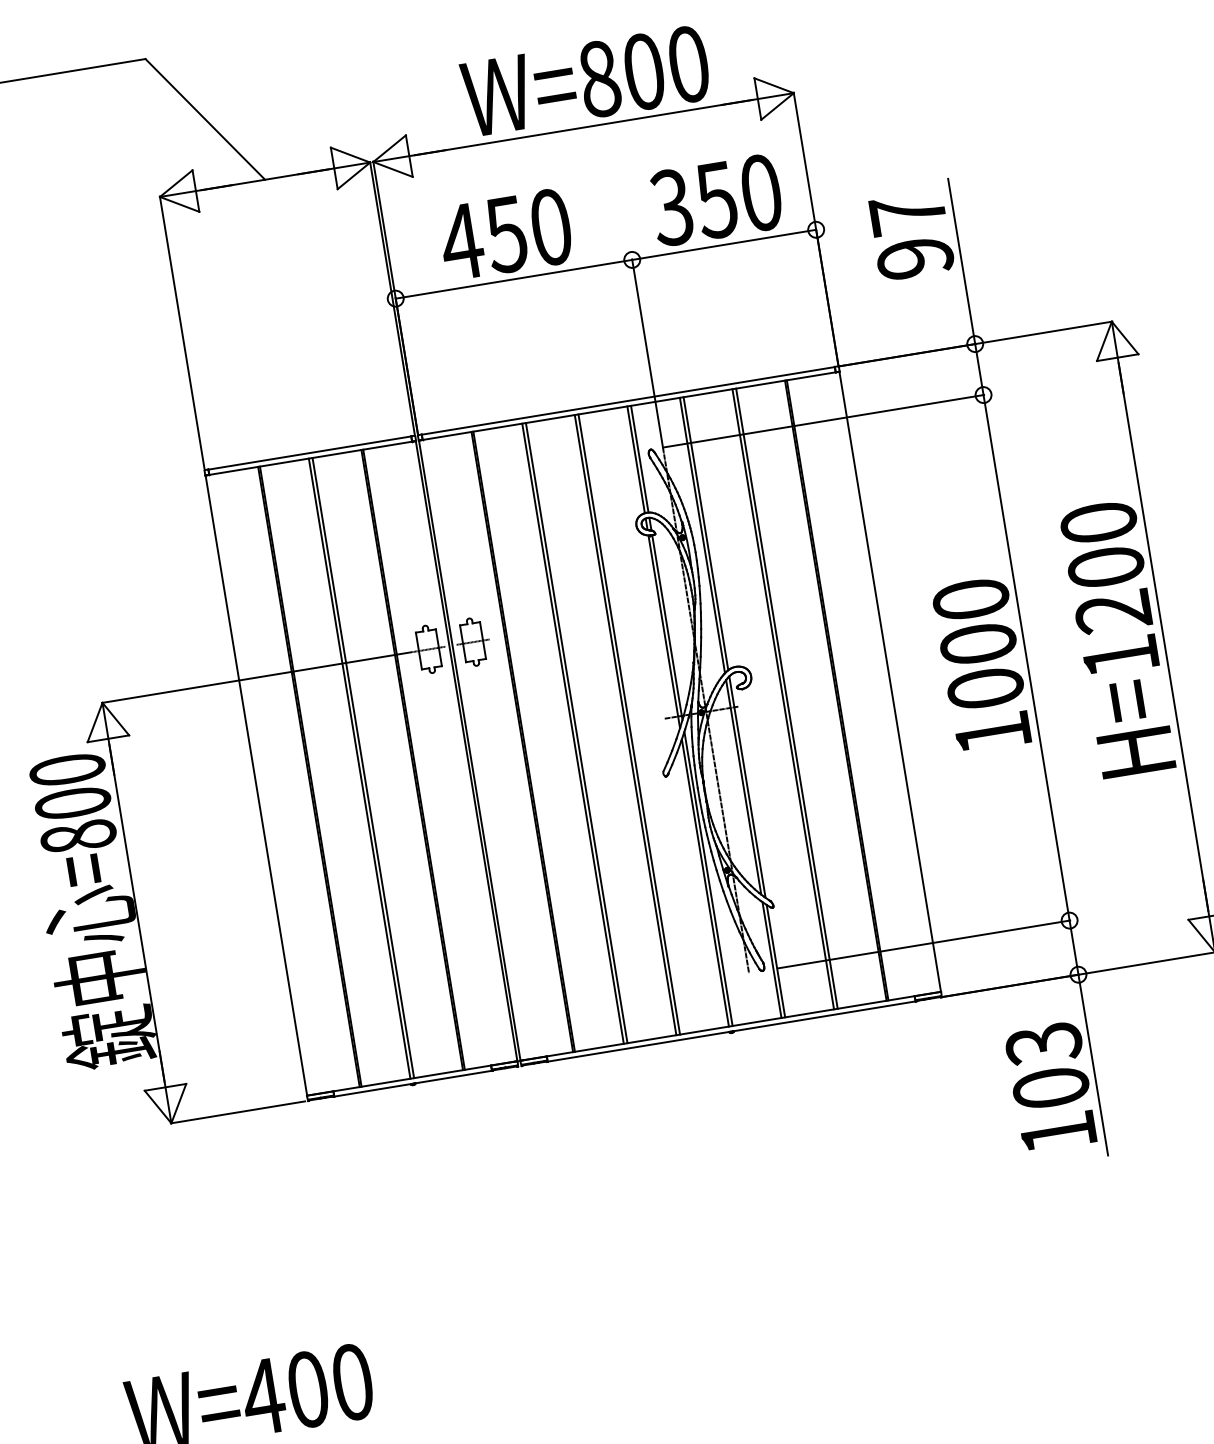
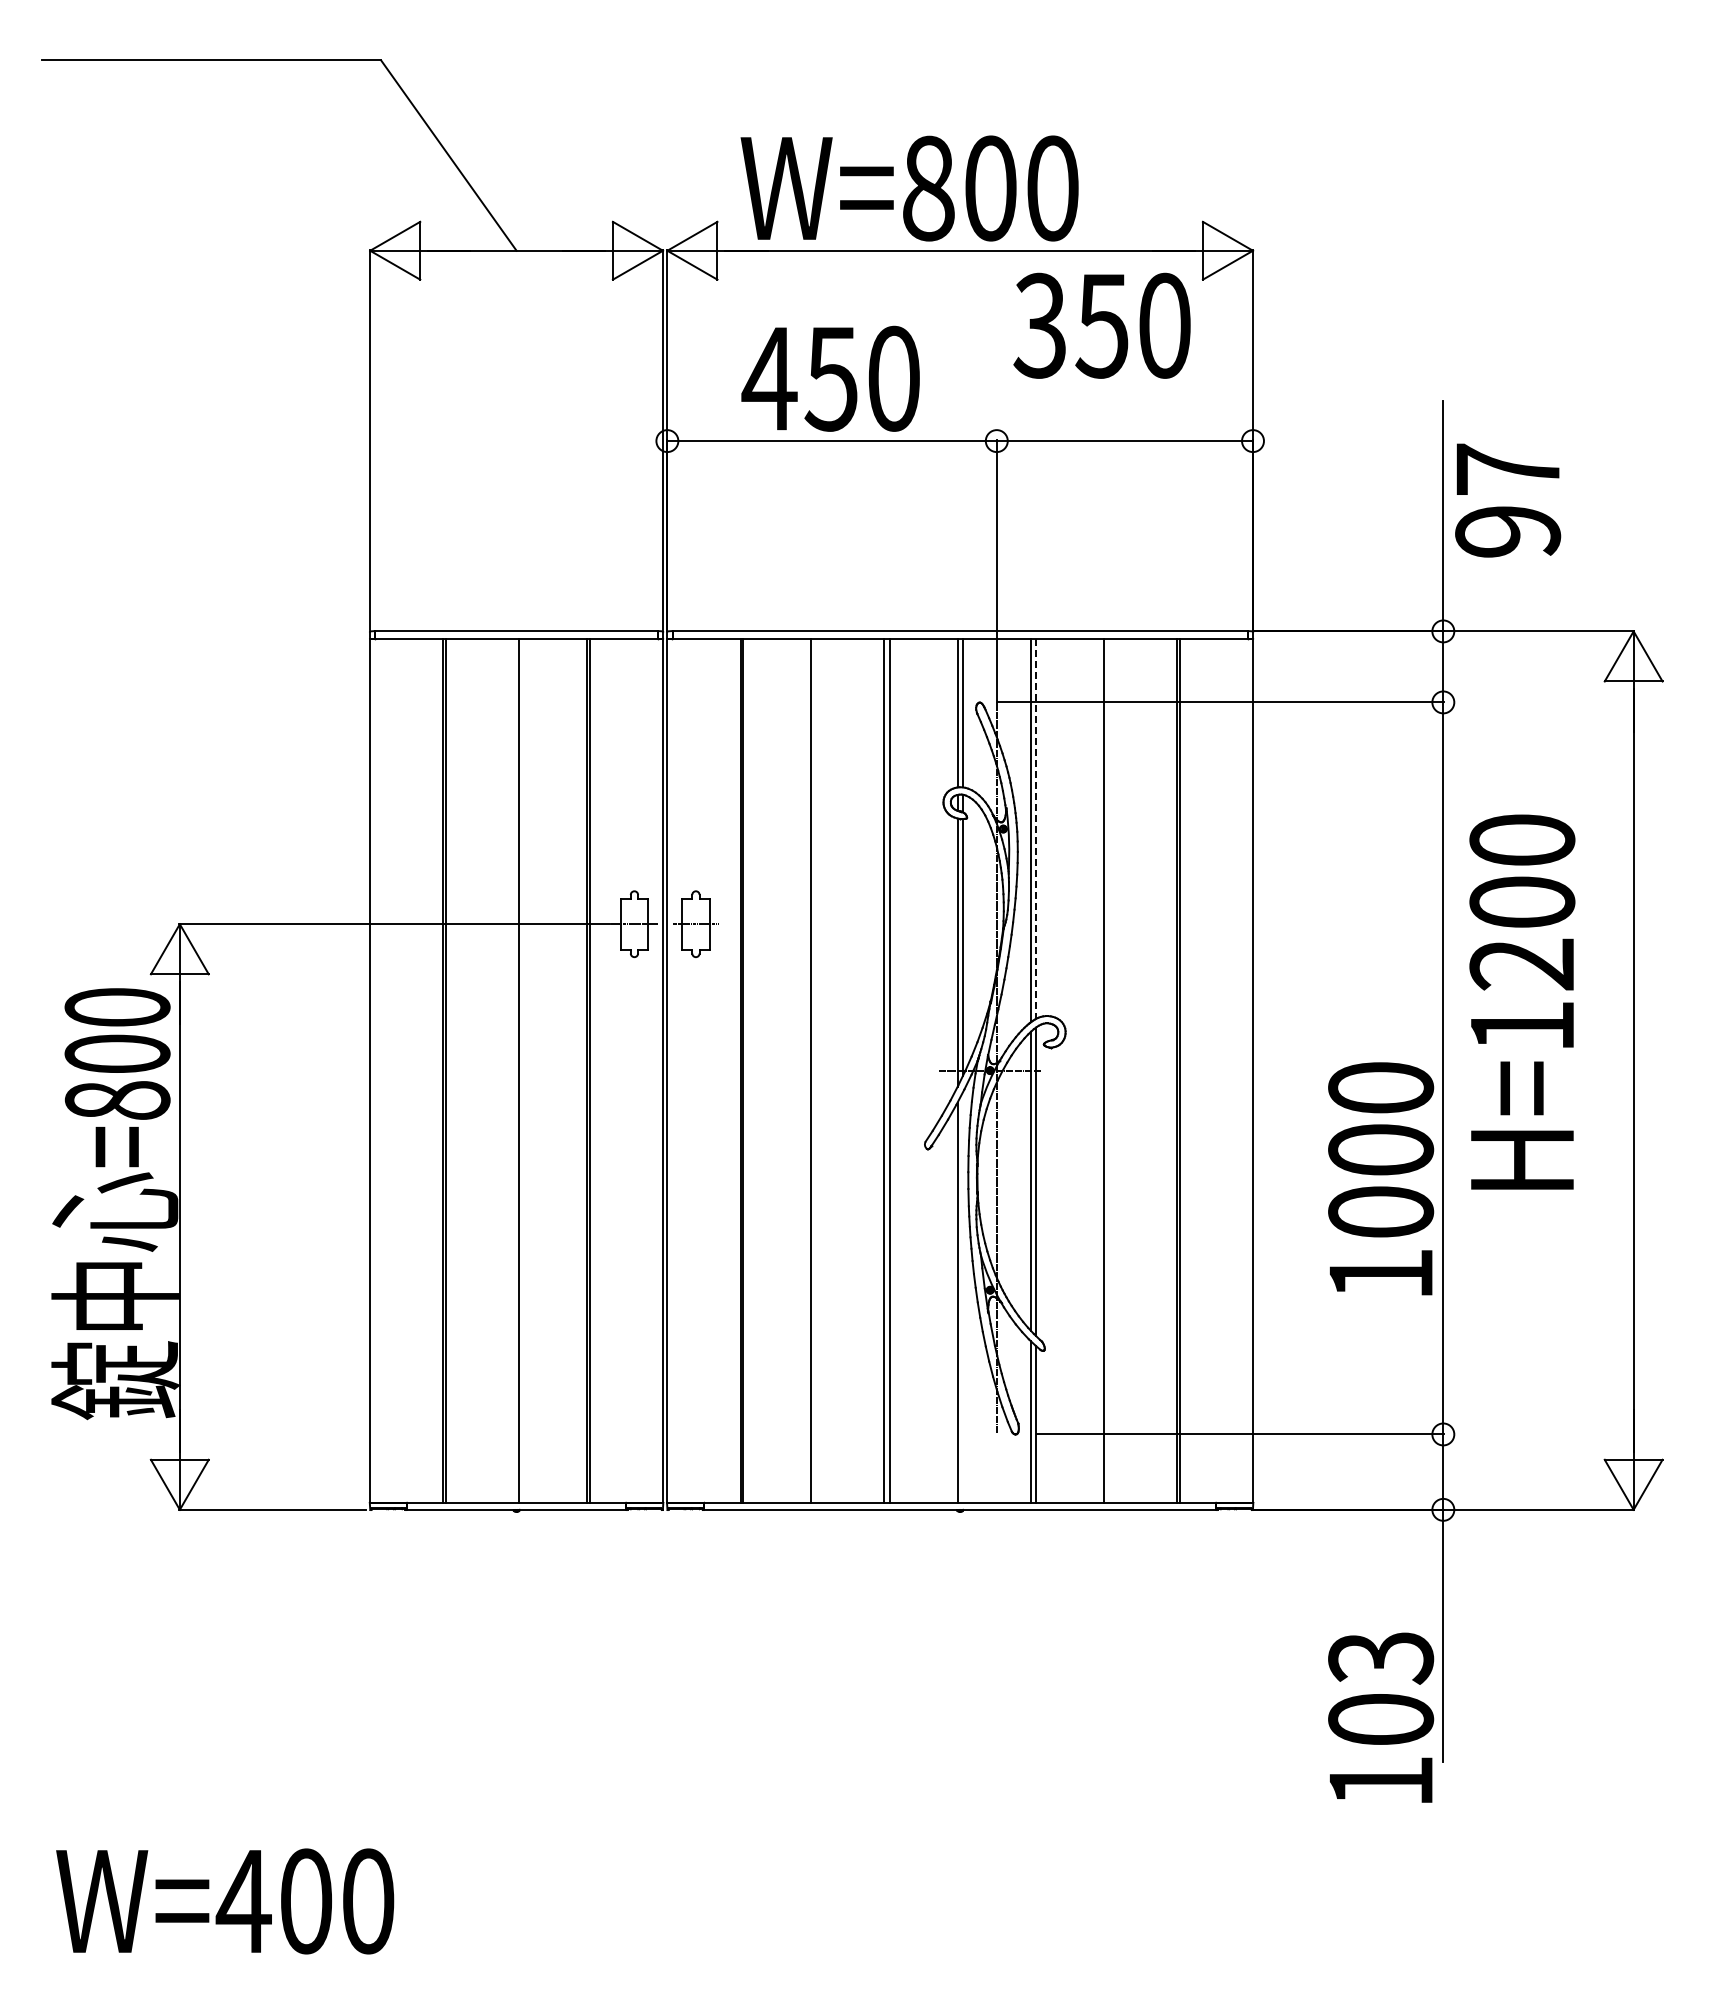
text: (585, 81) -> (909, 188), moved
text: (715, 200) -> (1101, 325), moved
text: (911, 235) -> (1508, 500), moved
line: (705, 534) -> (1035, 829), solid -> dashed
text: (1117, 638) -> (1522, 1001), moved
text: (982, 664) -> (1381, 1178), moved
line: (787, 698) -> (1109, 1070), removed
line: (576, 733) -> (816, 1070), removed
line: (359, 768) -> (514, 1070), removed
line: (708, 878) -> (962, 1297), removed
text: (1051, 1086) -> (1381, 1717), moved

